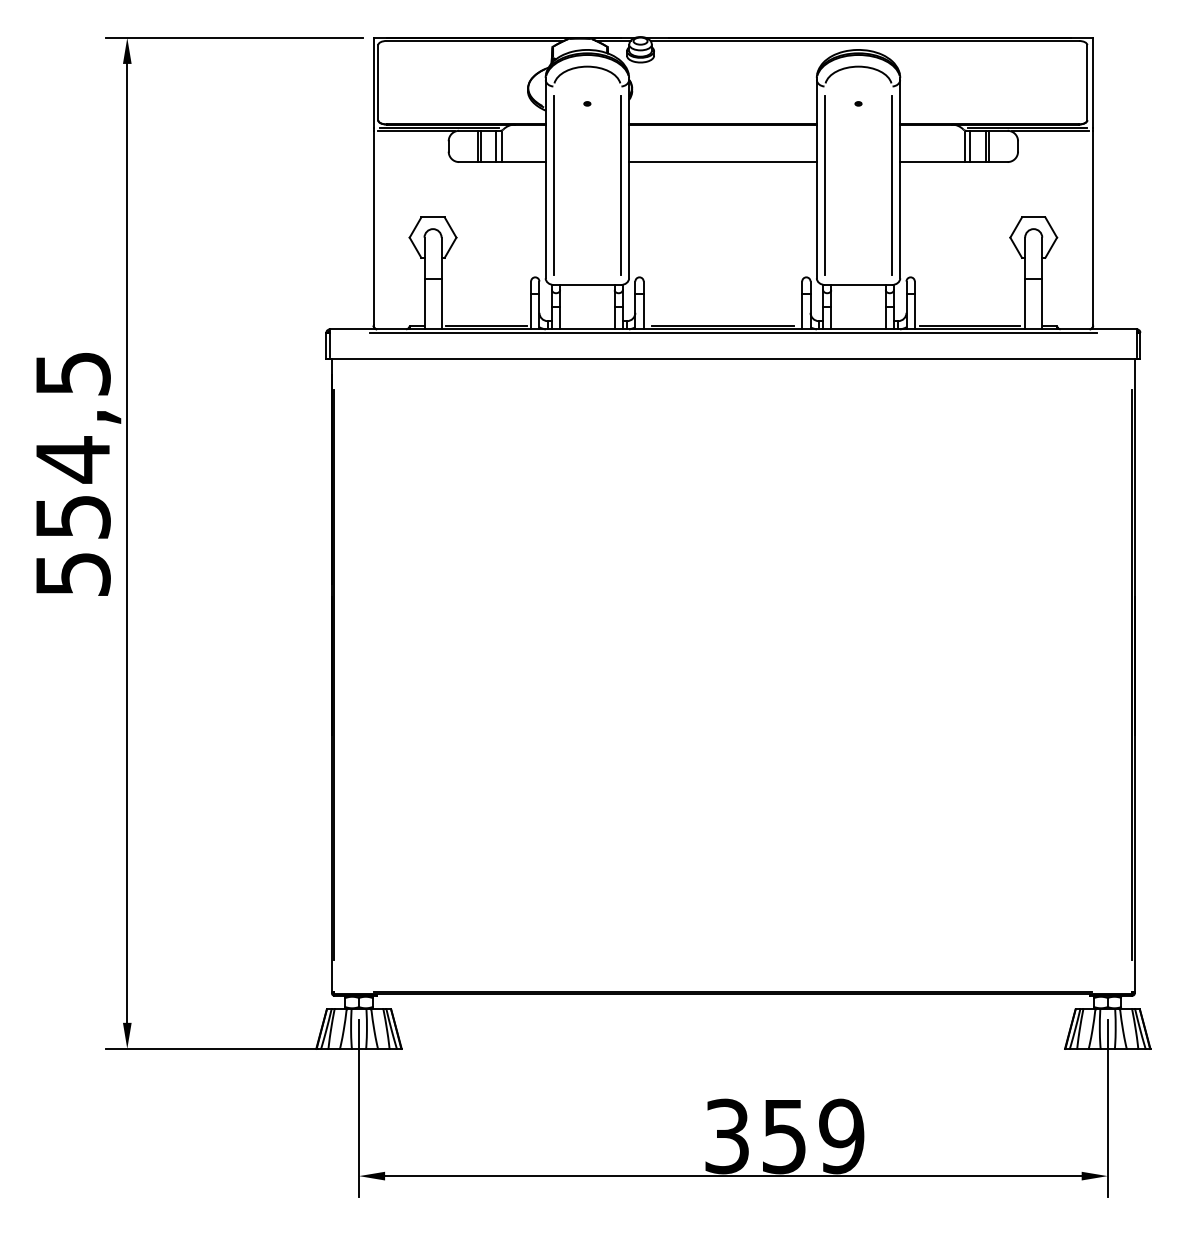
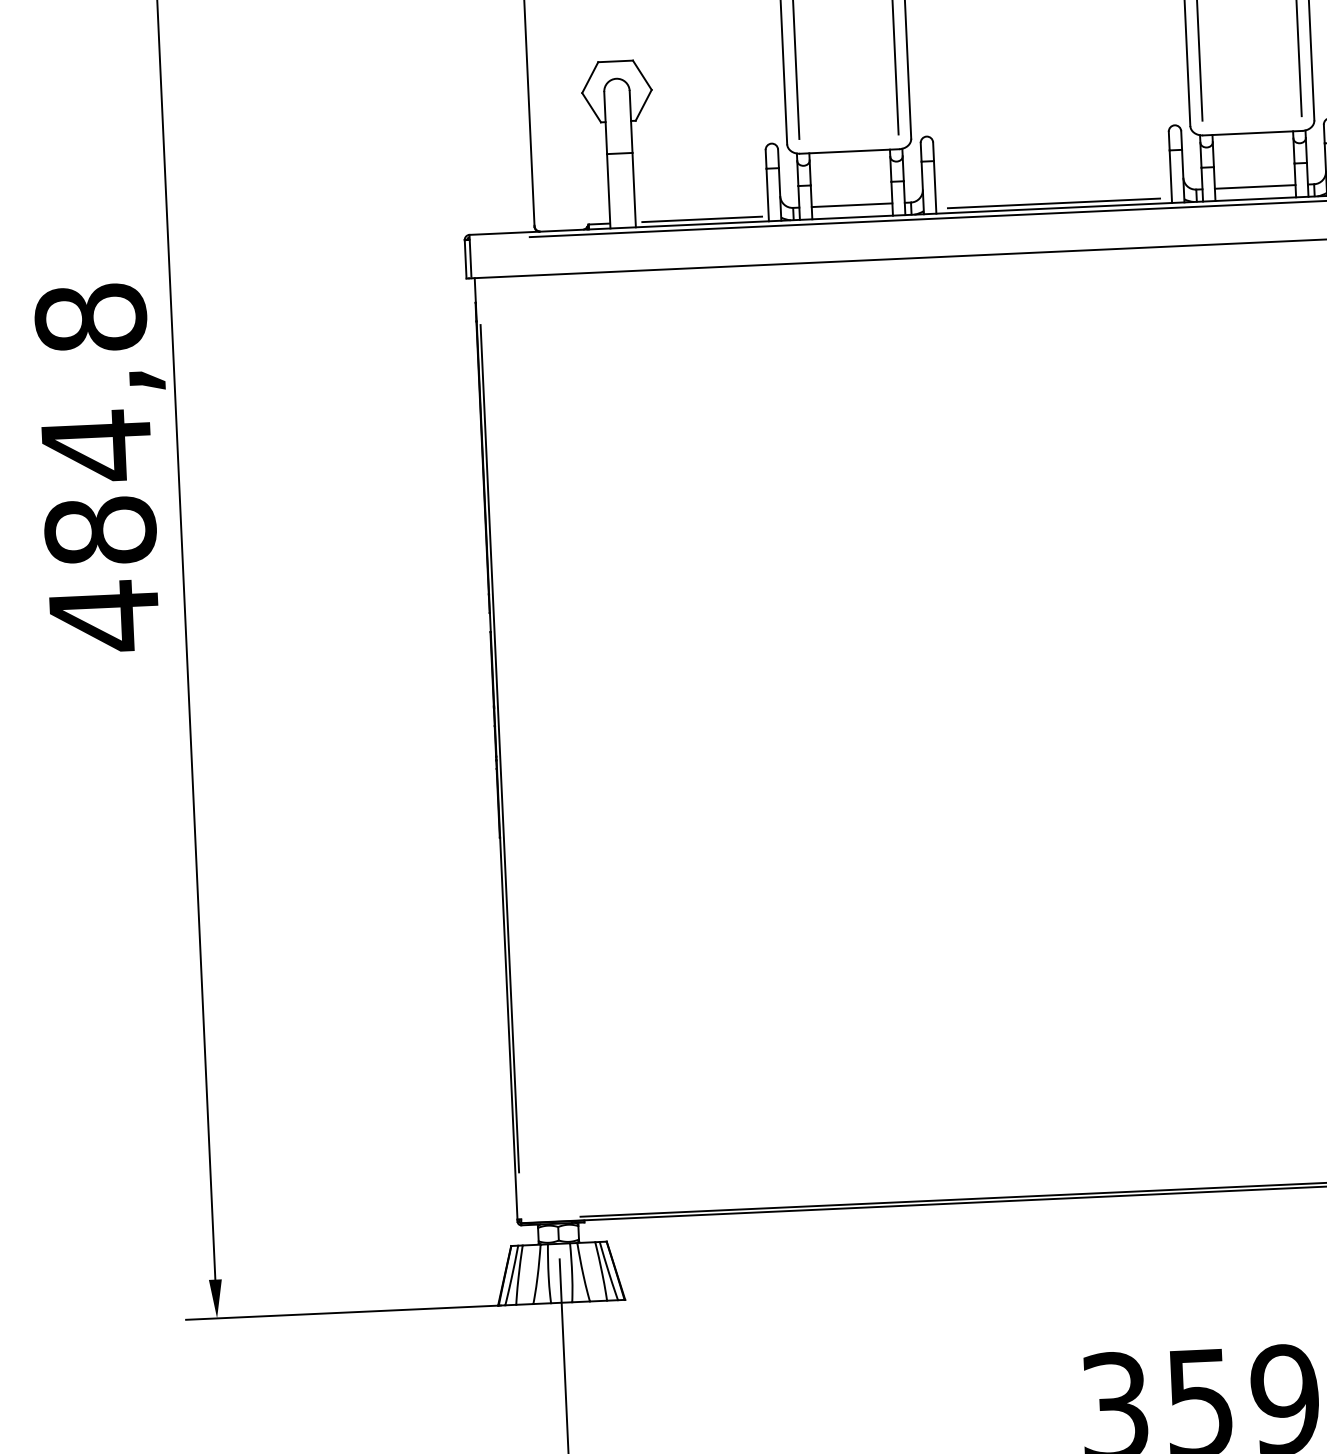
line: (587, 321) -> (852, 205), added
line: (858, 321) -> (1255, 187), added
text: (72, 474) -> (96, 467), 554,5 -> 484,8

